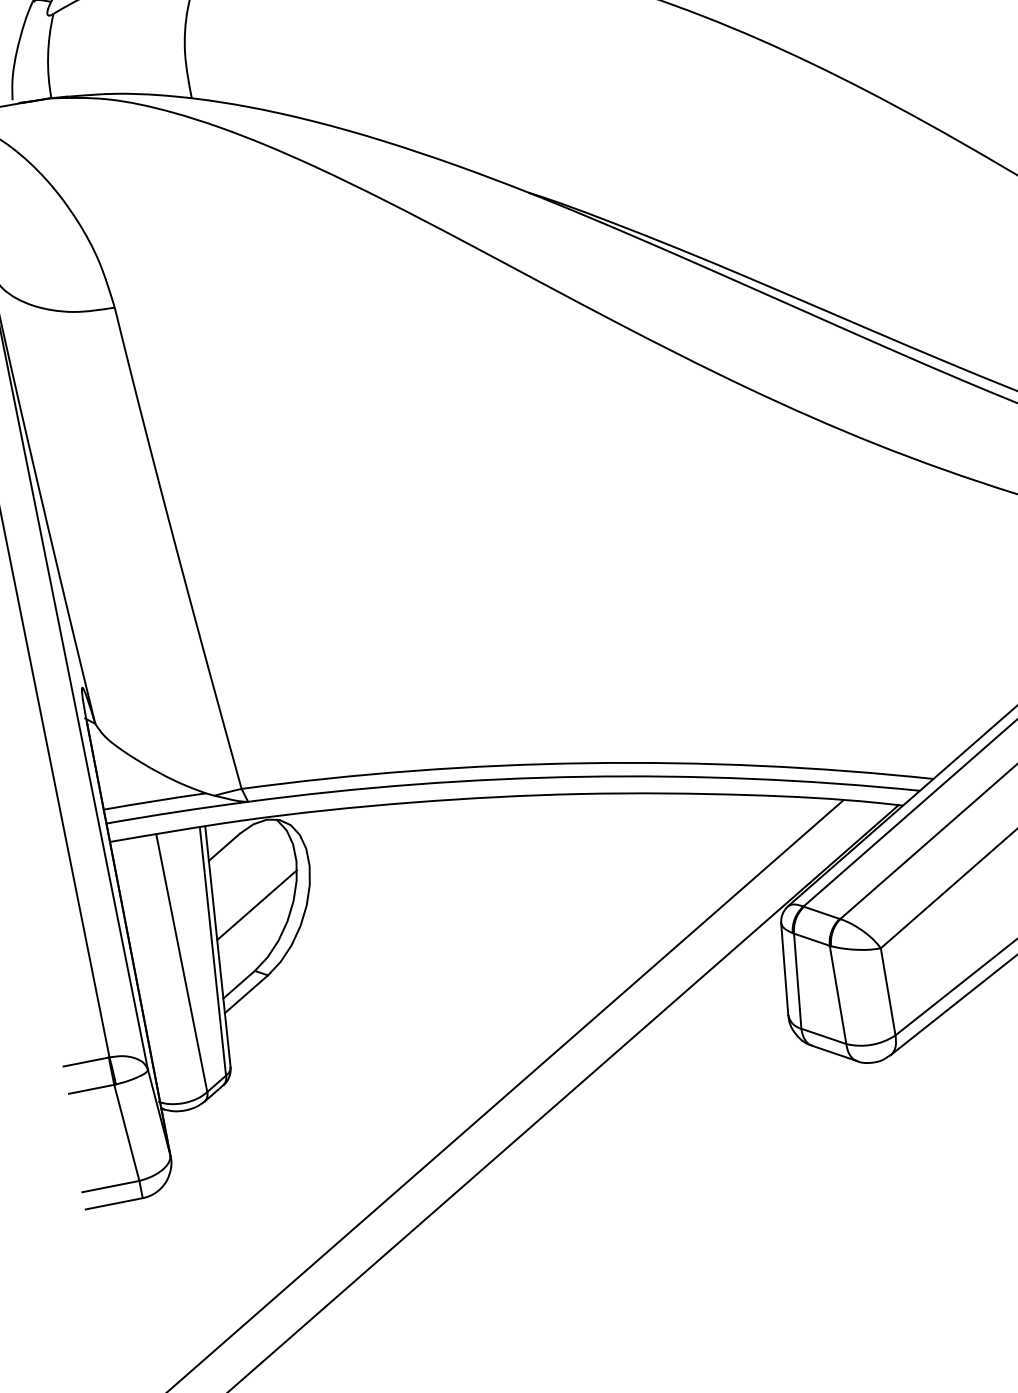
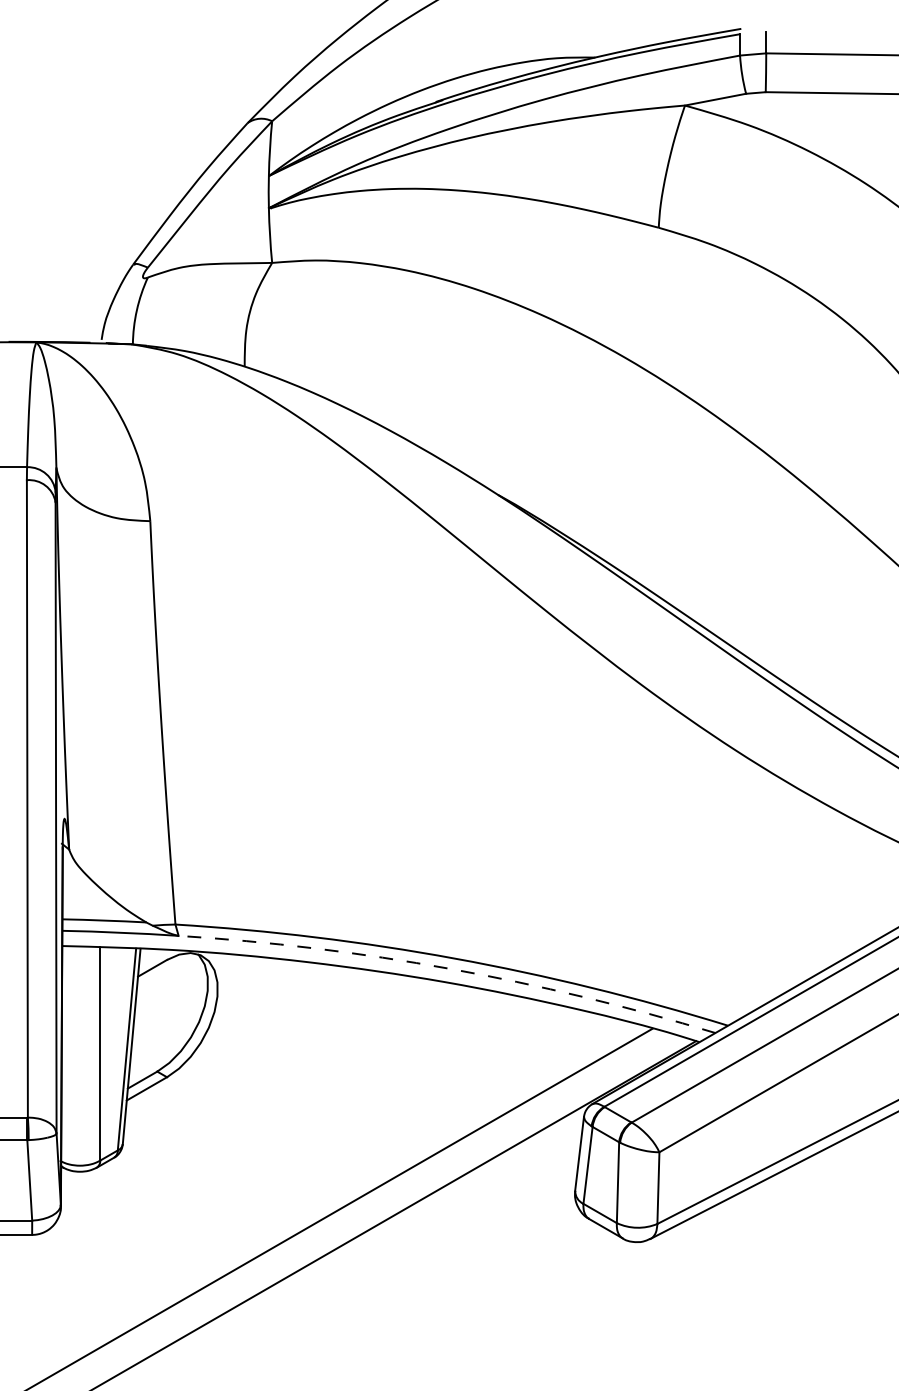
arc: (583, 776) -> (449, 968), solid -> dashed
line: (257, 905) -> (169, 1019), removed

